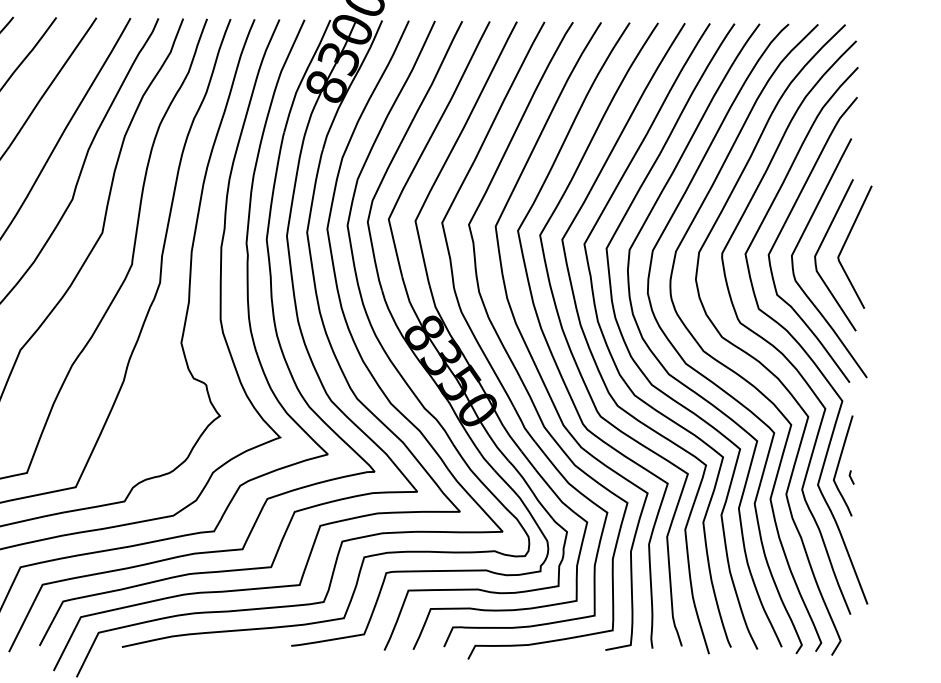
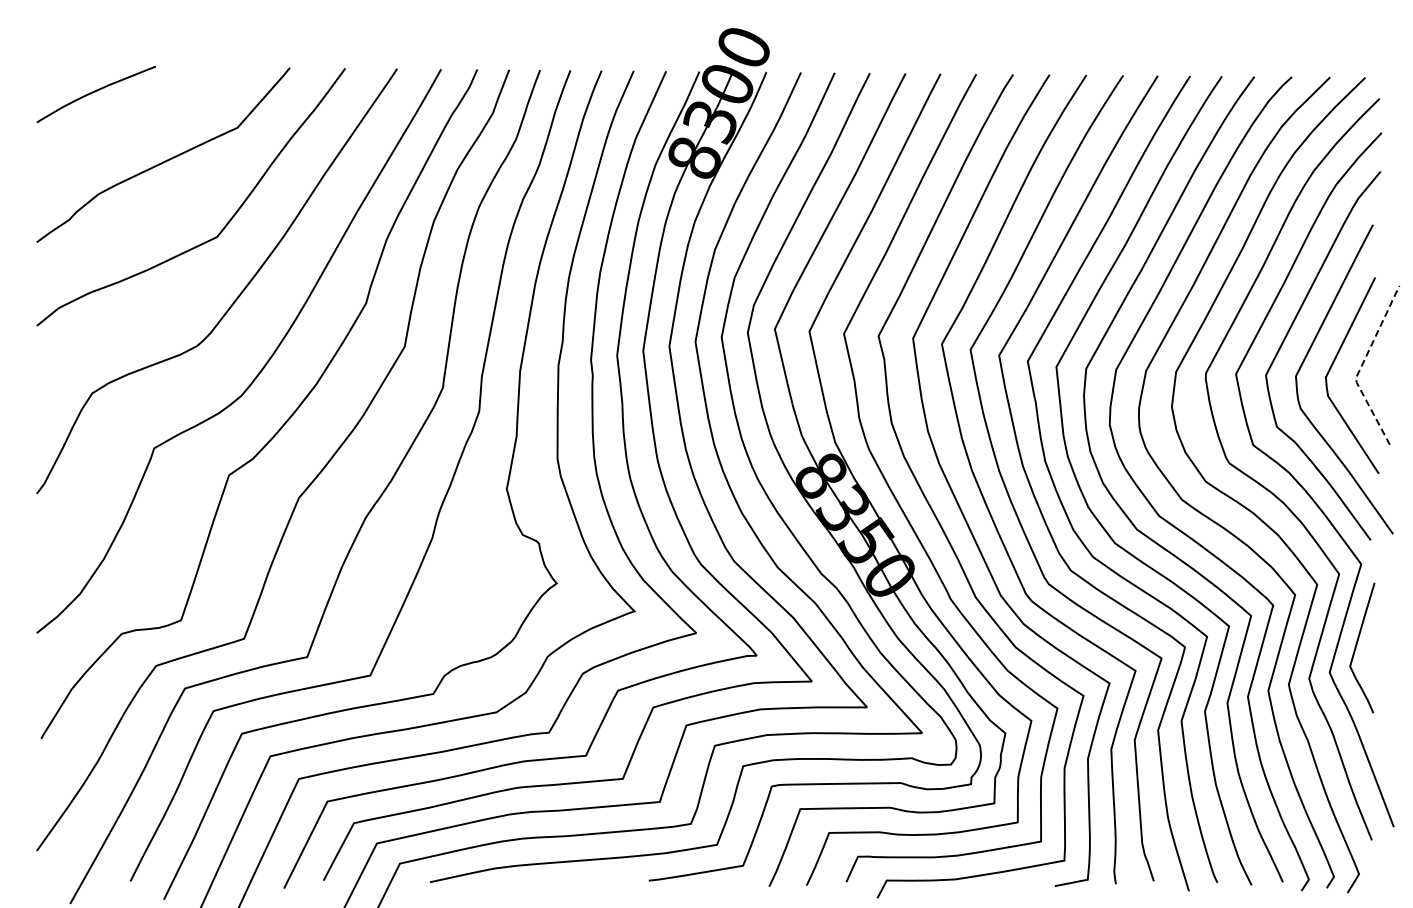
line: (842, 248) -> (1361, 366), solid -> dashed
line: (851, 477) -> (1372, 662), removed

